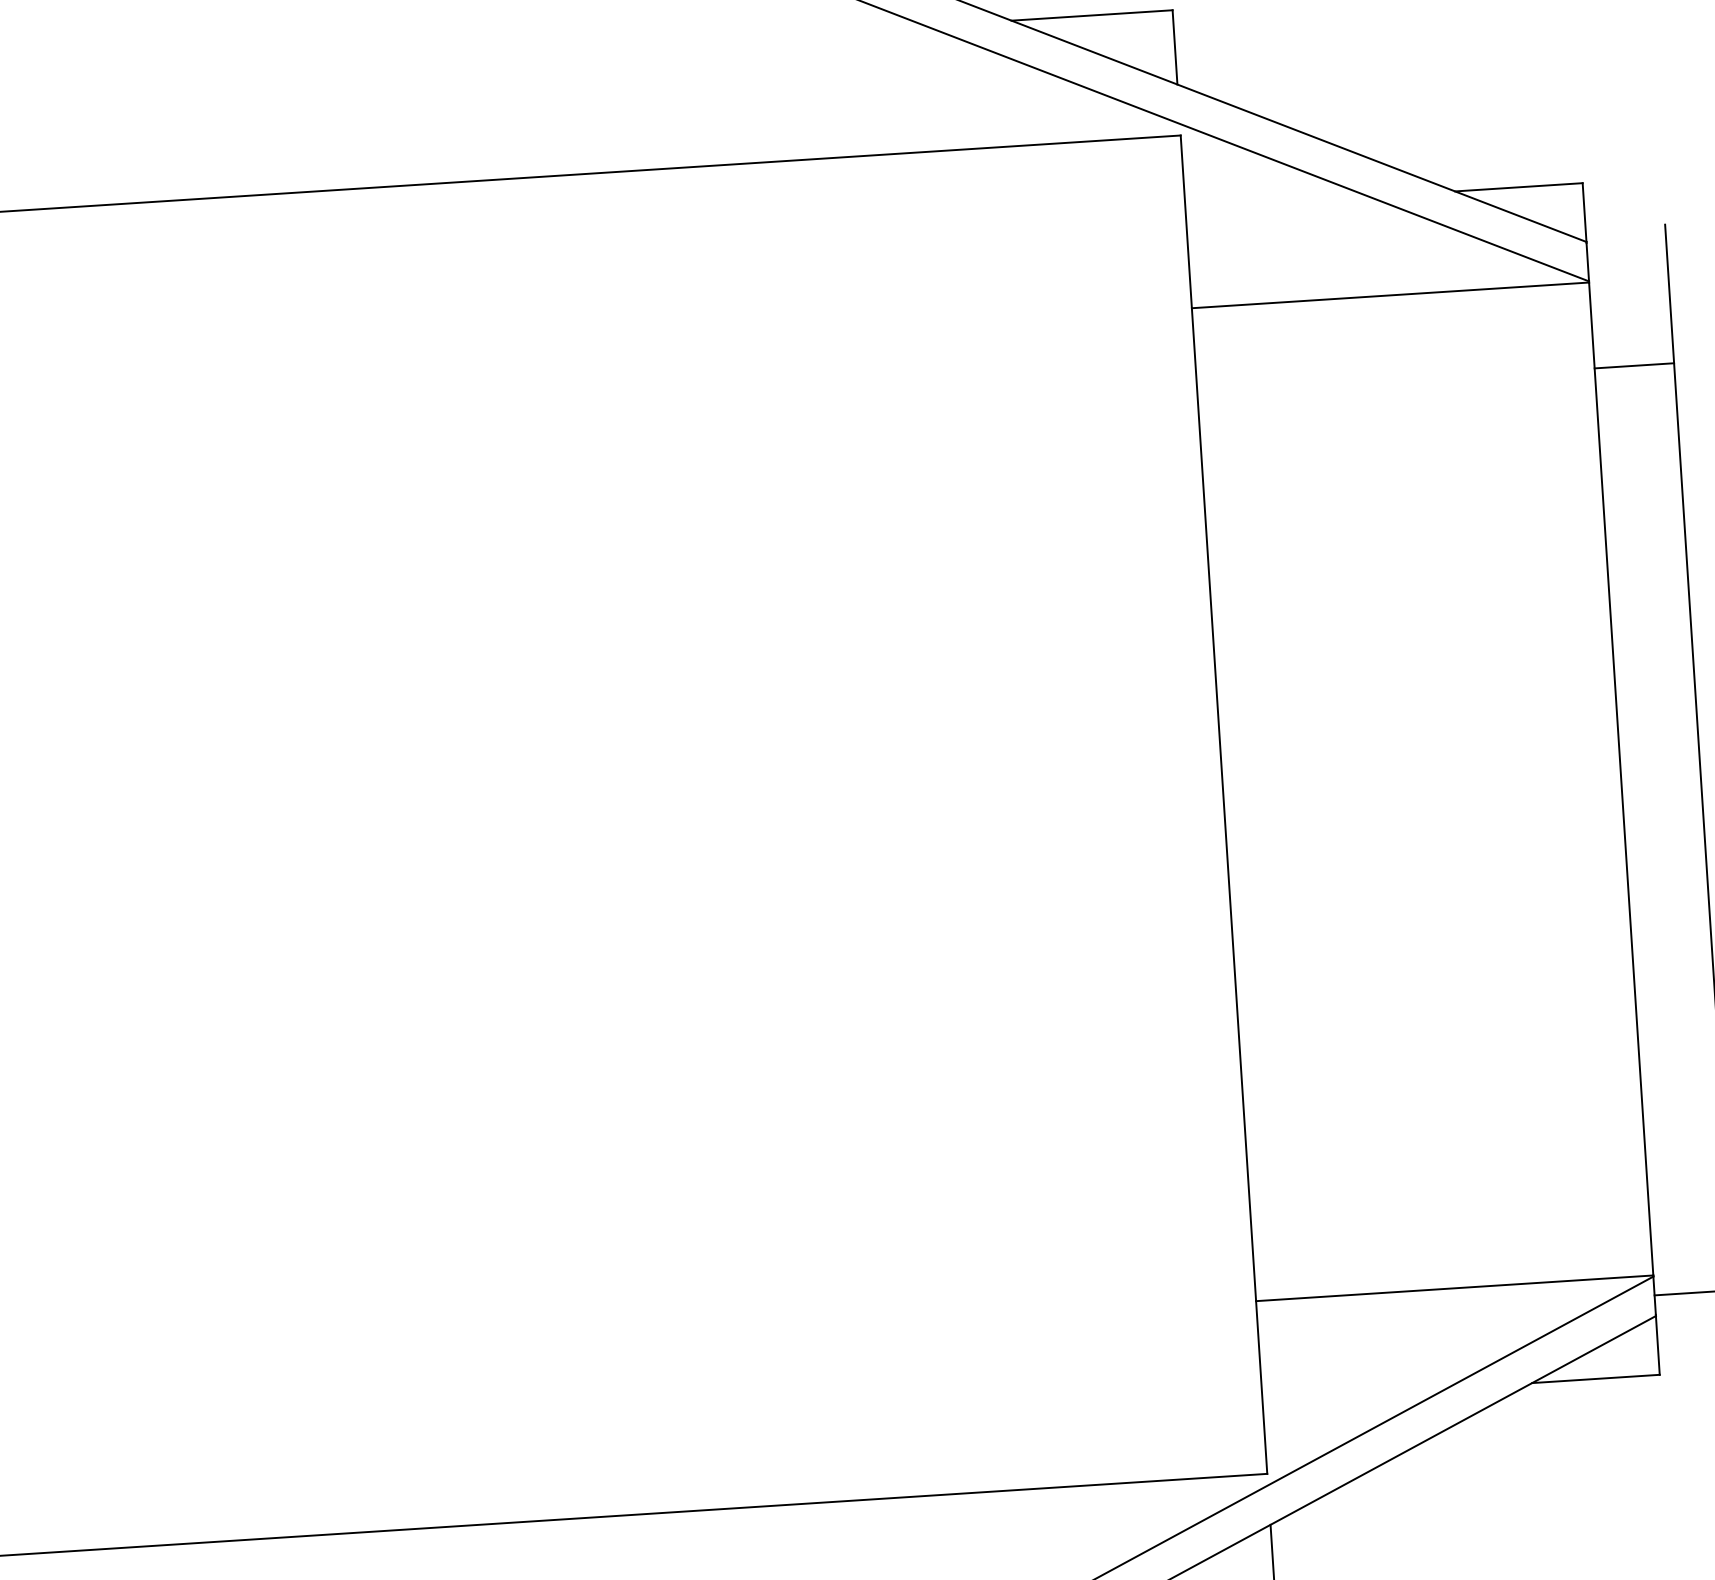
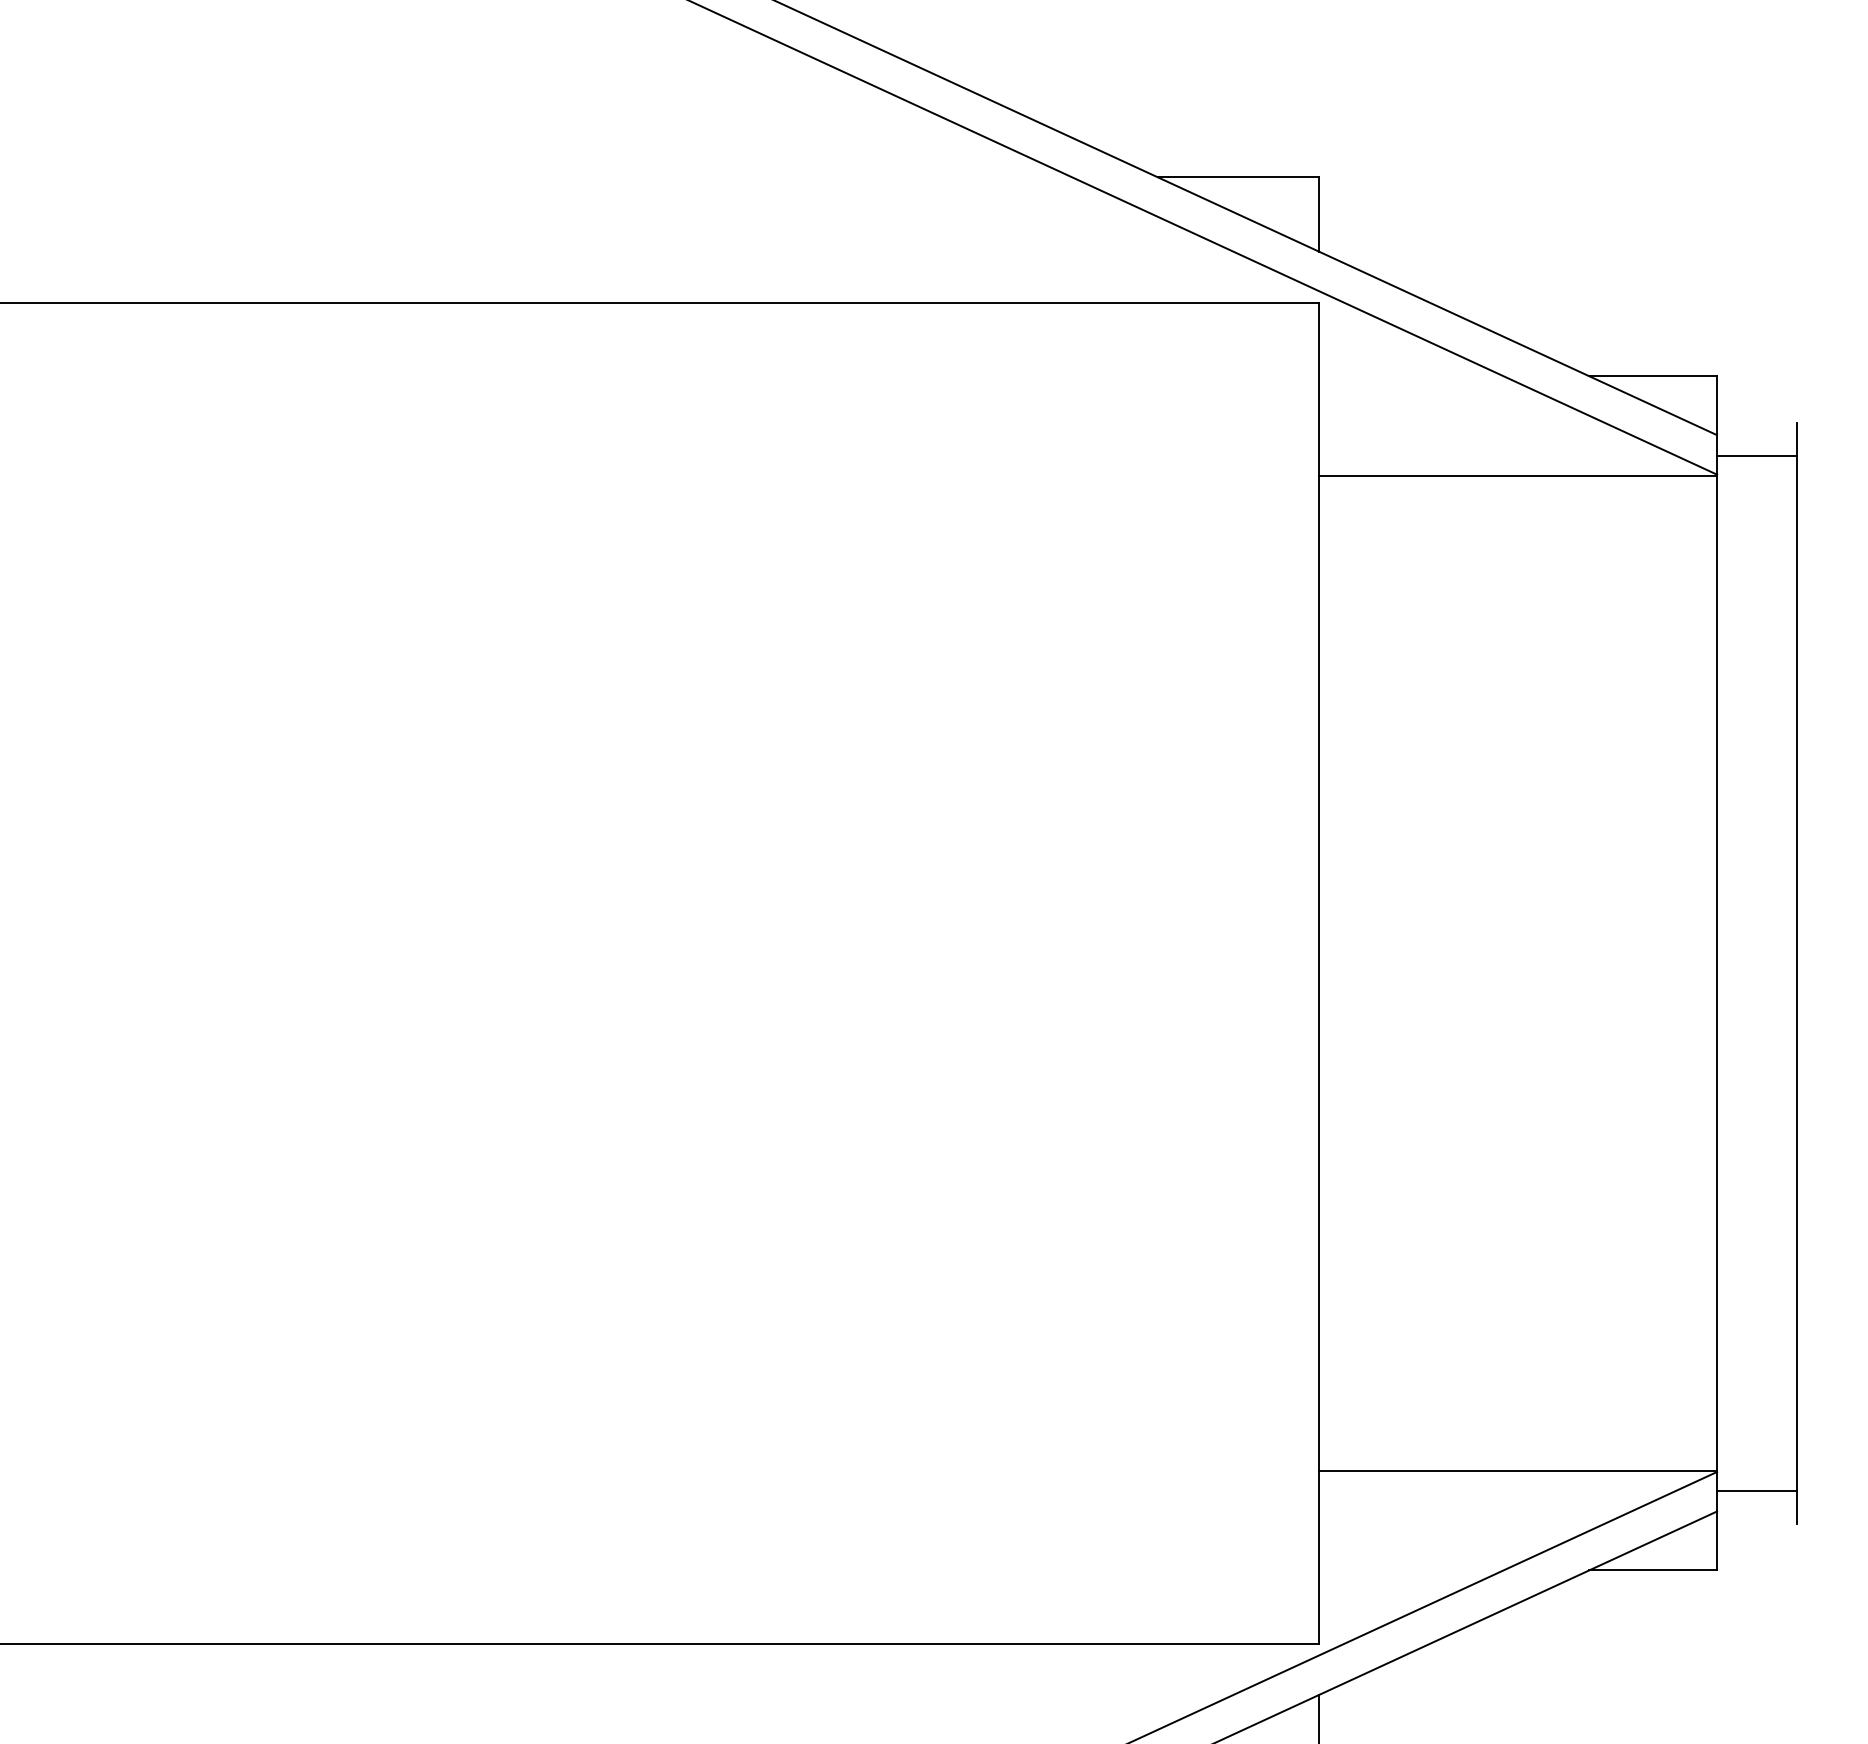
line: (1633, 365) -> (1756, 455), moved

